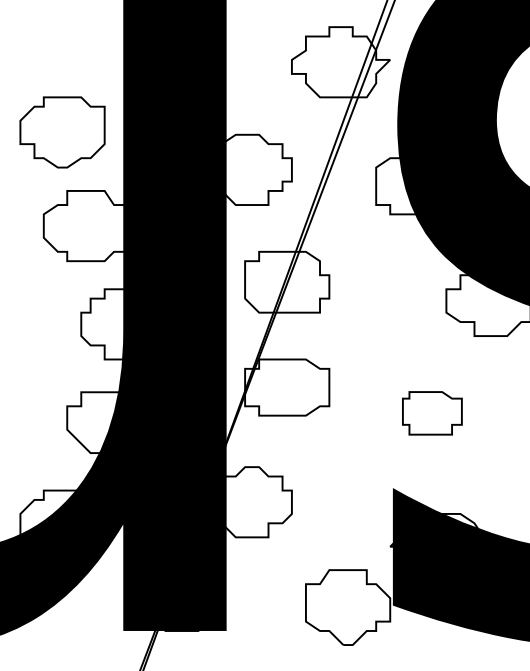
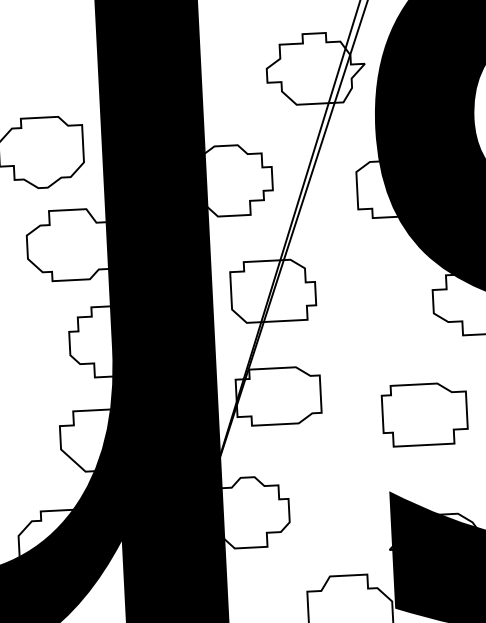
part: (432, 413) -> (425, 414), size x1.43

